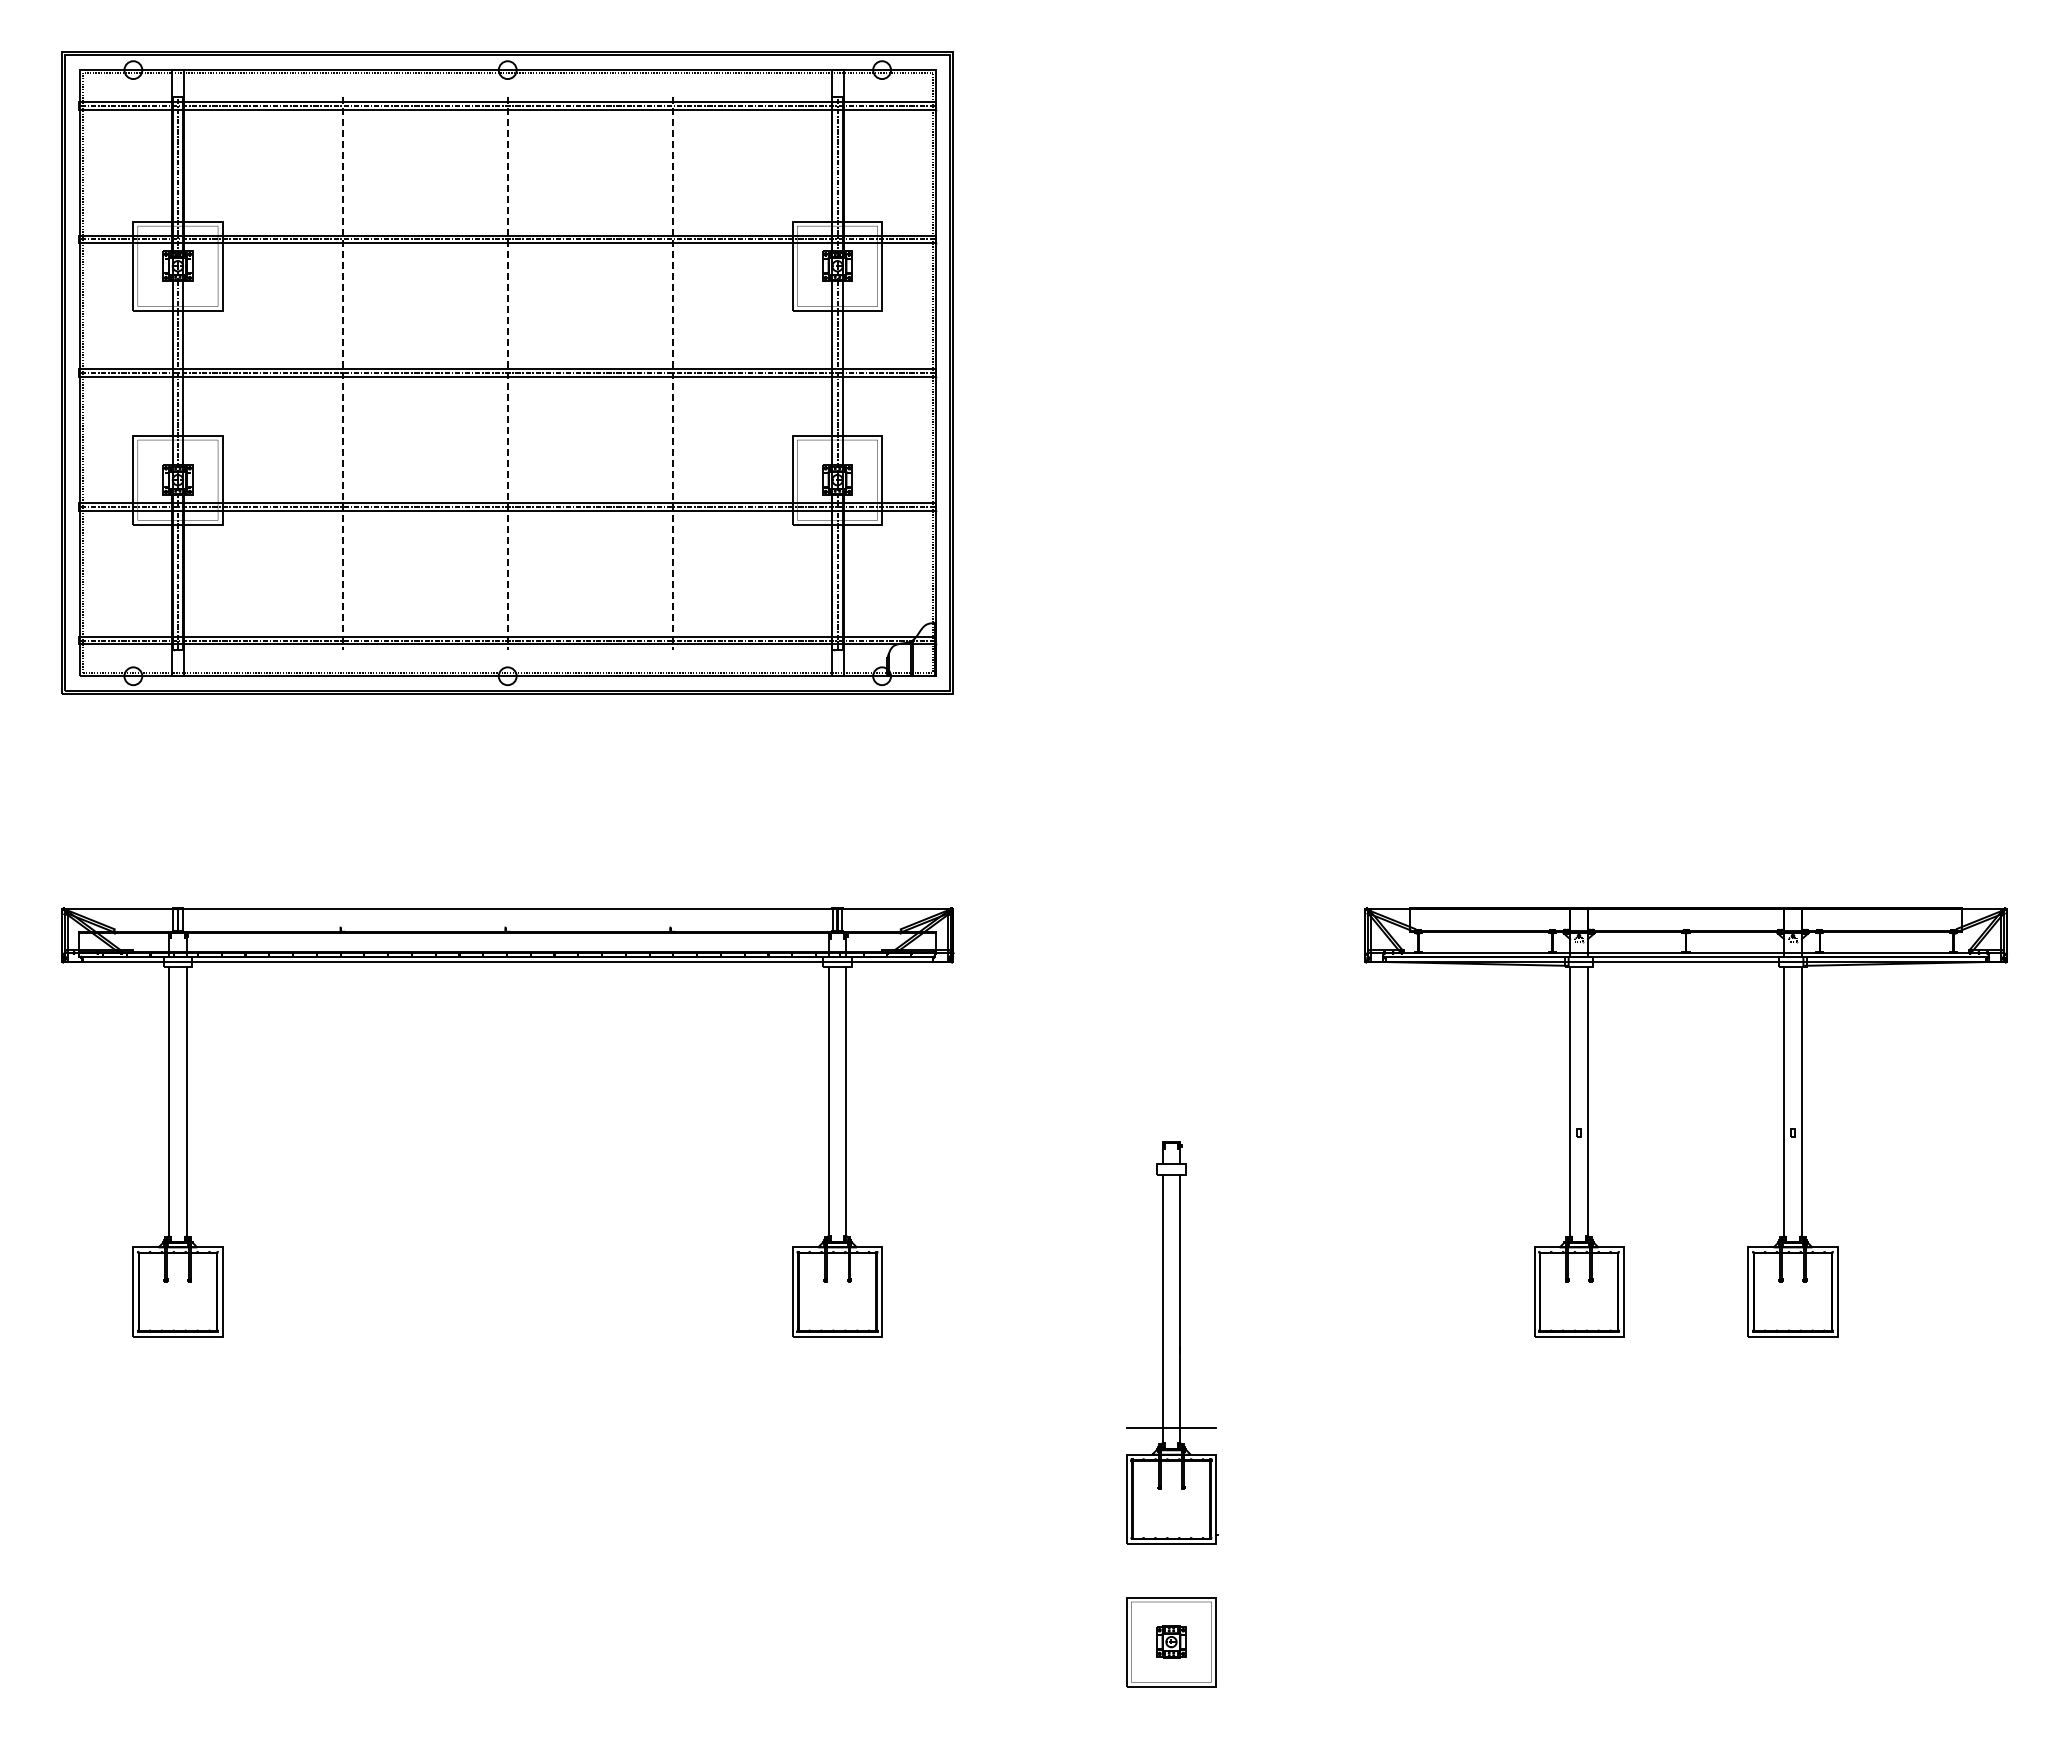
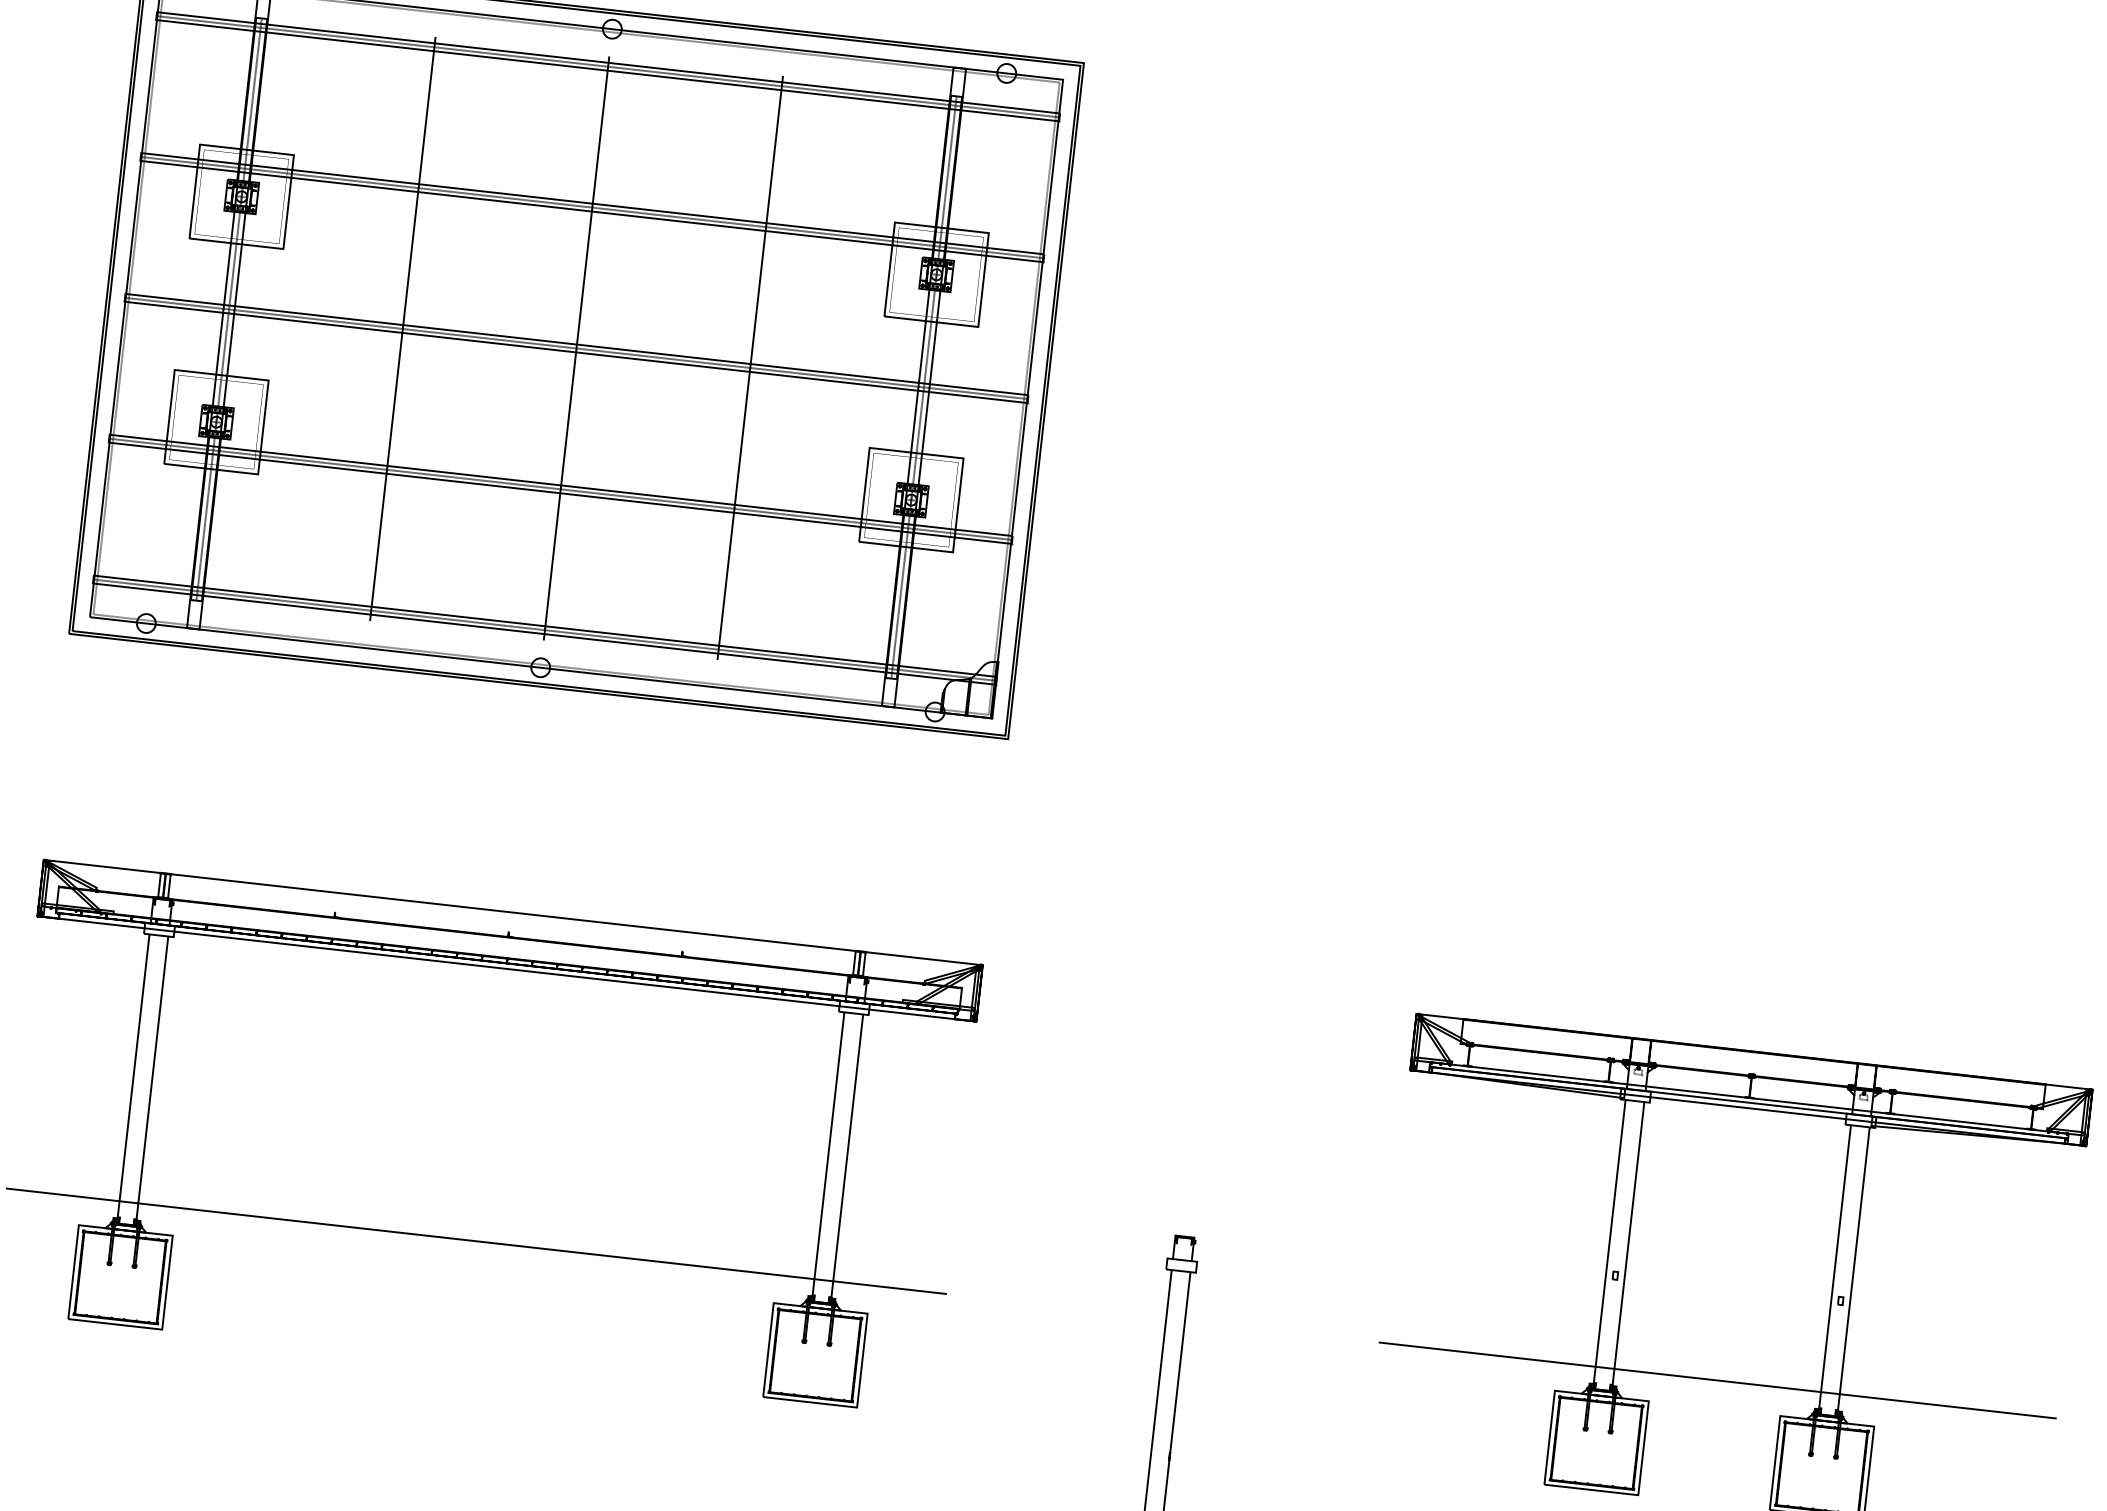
line: (342, 373) -> (402, 329), dashed -> solid
line: (507, 373) -> (576, 348), dashed -> solid
line: (672, 373) -> (750, 368), dashed -> solid
line: (507, 1220) -> (476, 1241), added
line: (1685, 1220) -> (1717, 1380), added

